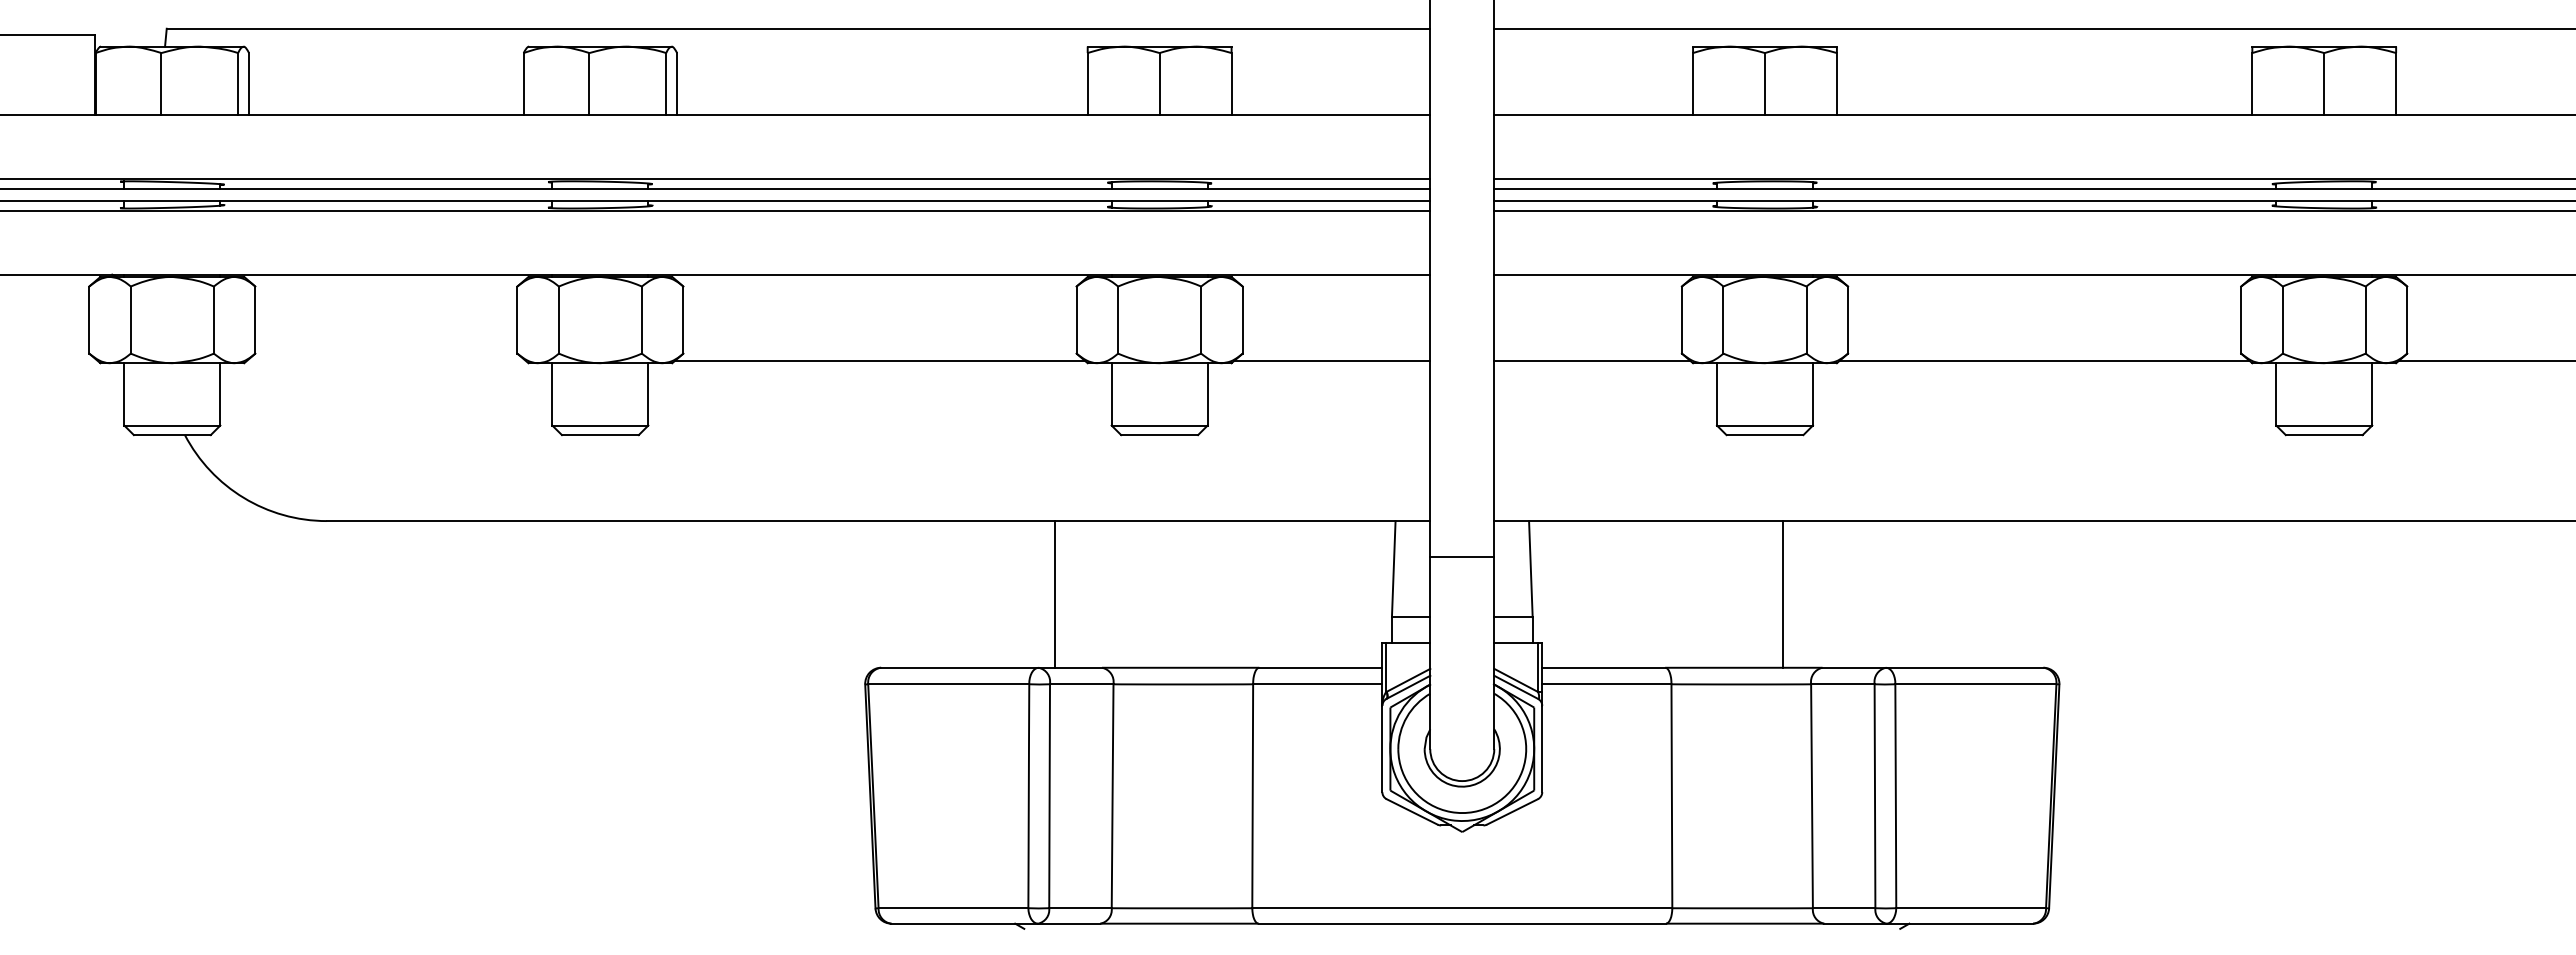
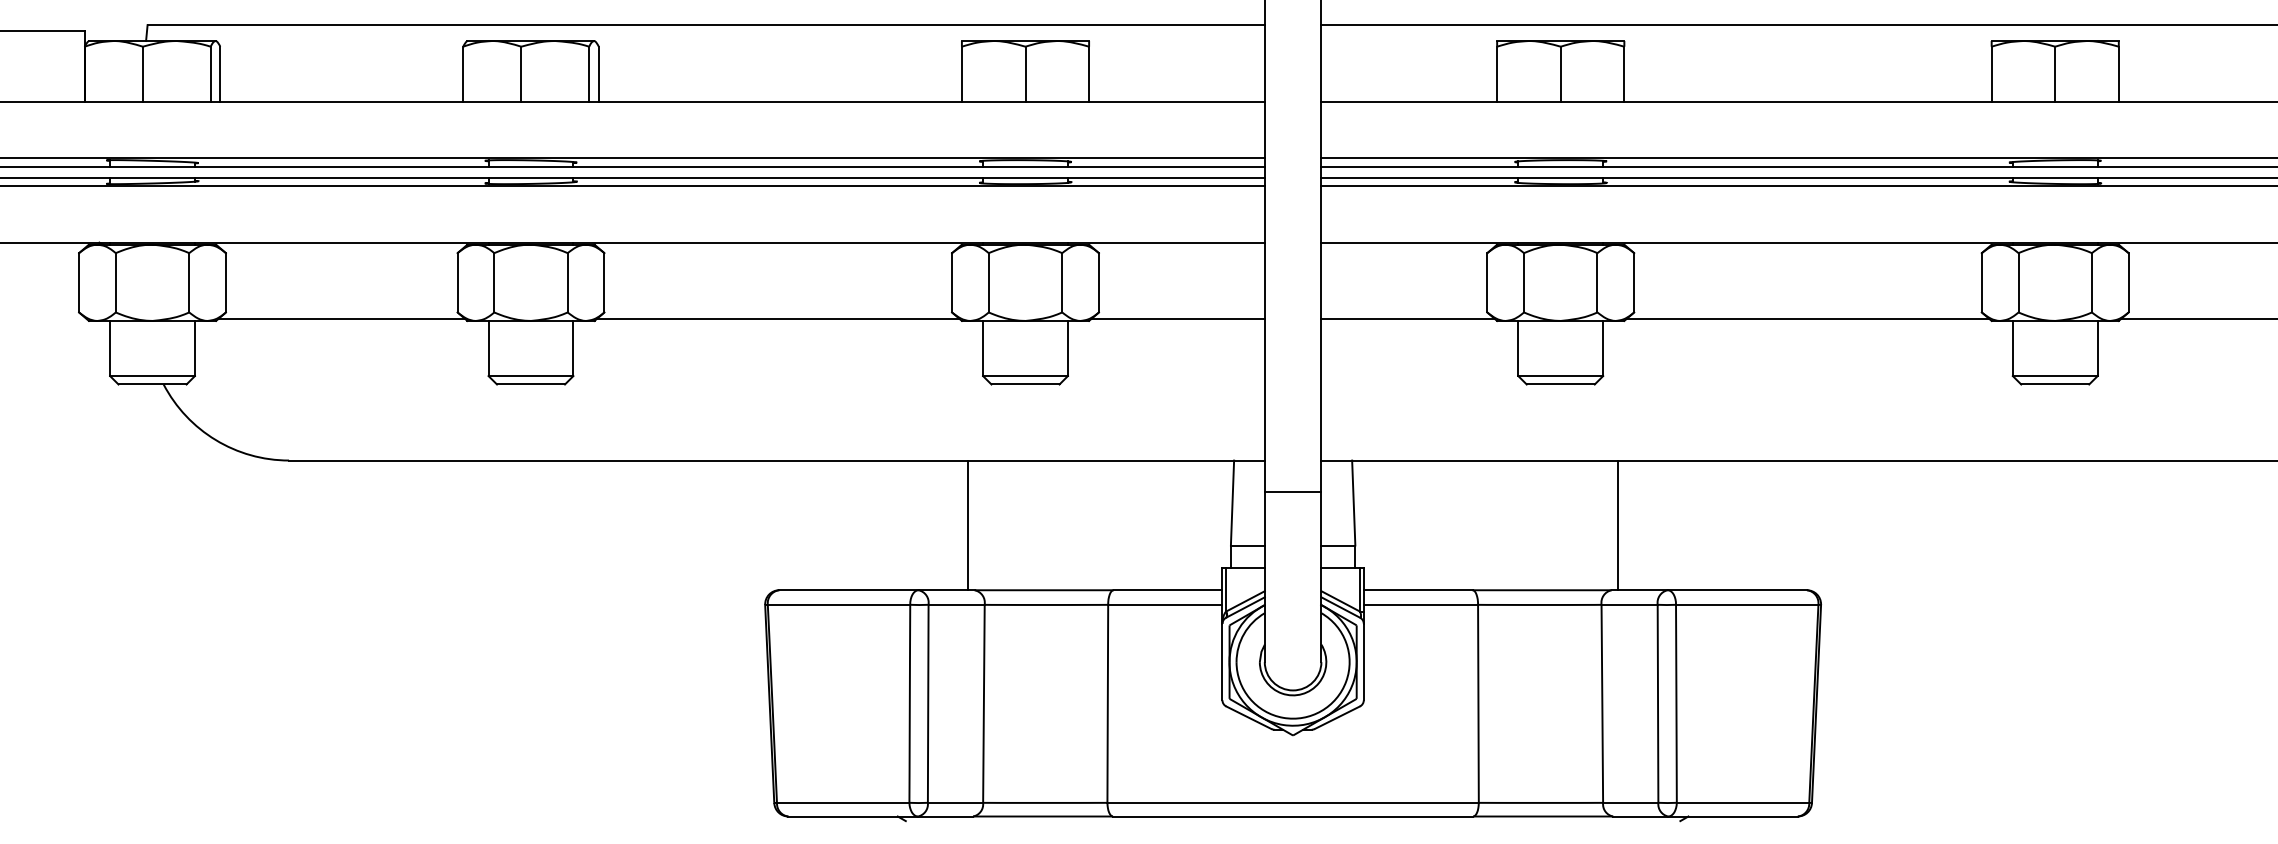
line: (386, 361) -> (341, 319), added
line: (1055, 594) -> (967, 525), moved
line: (1783, 594) -> (1618, 525), moved

